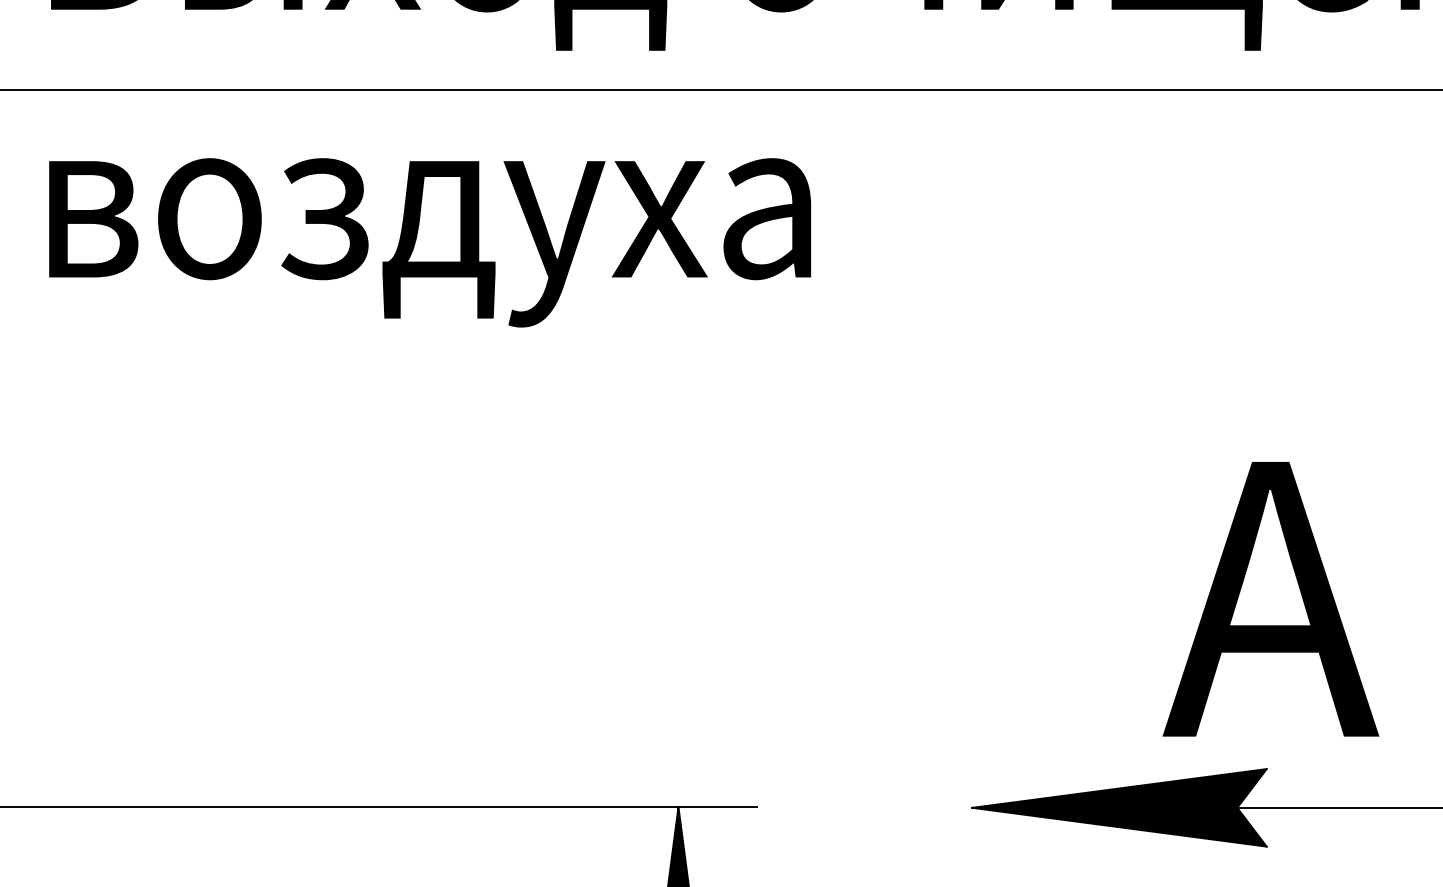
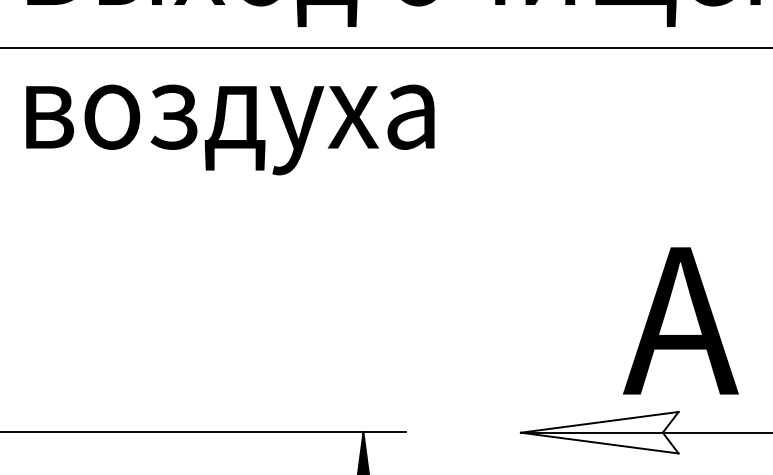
fill: (1119, 807) -> (599, 432), removed

